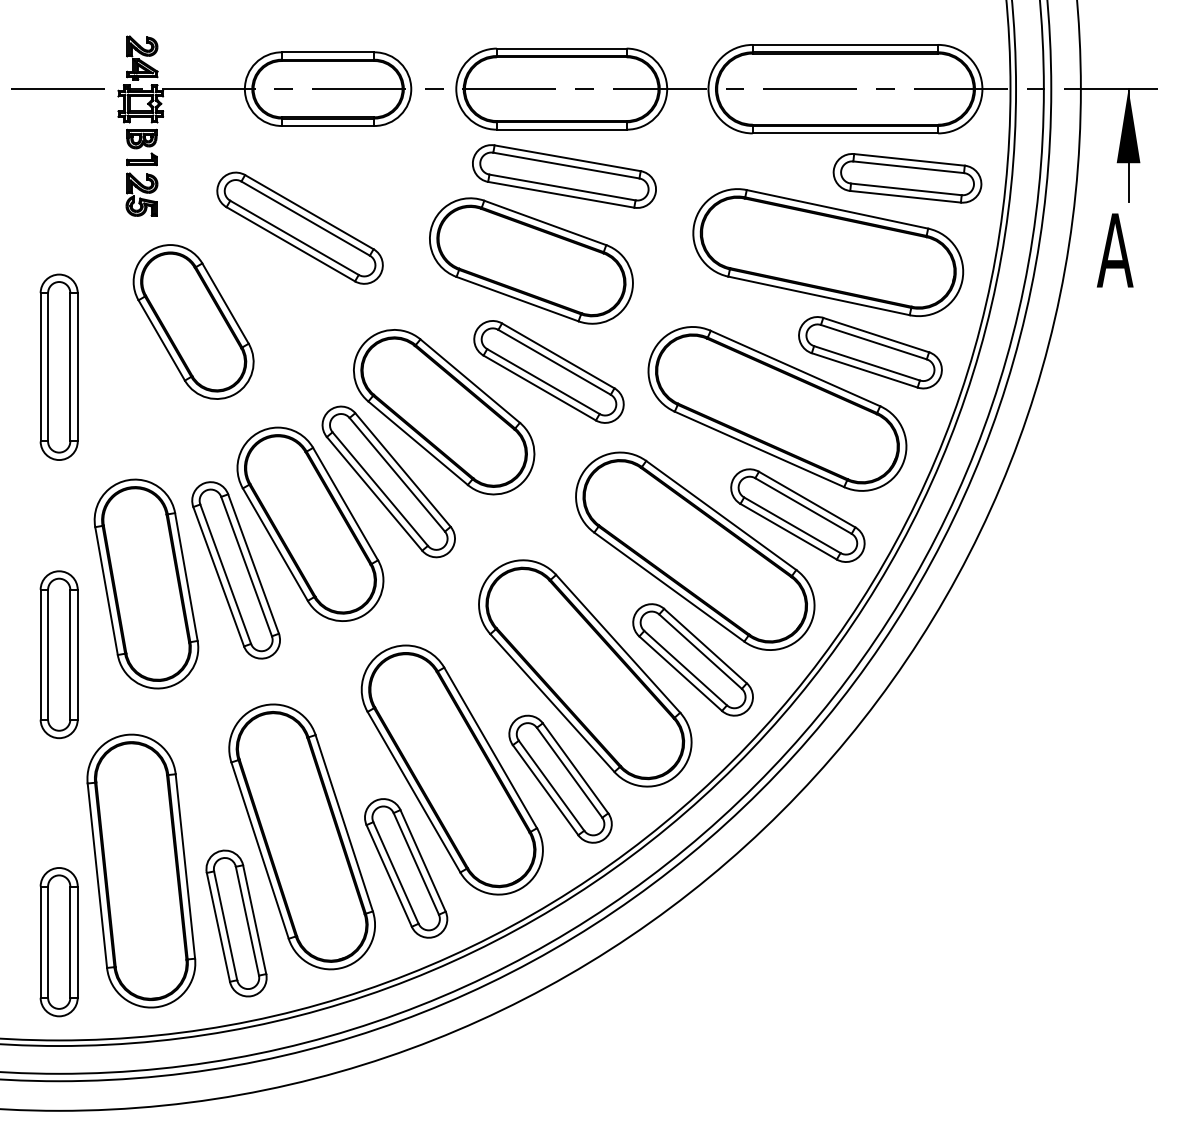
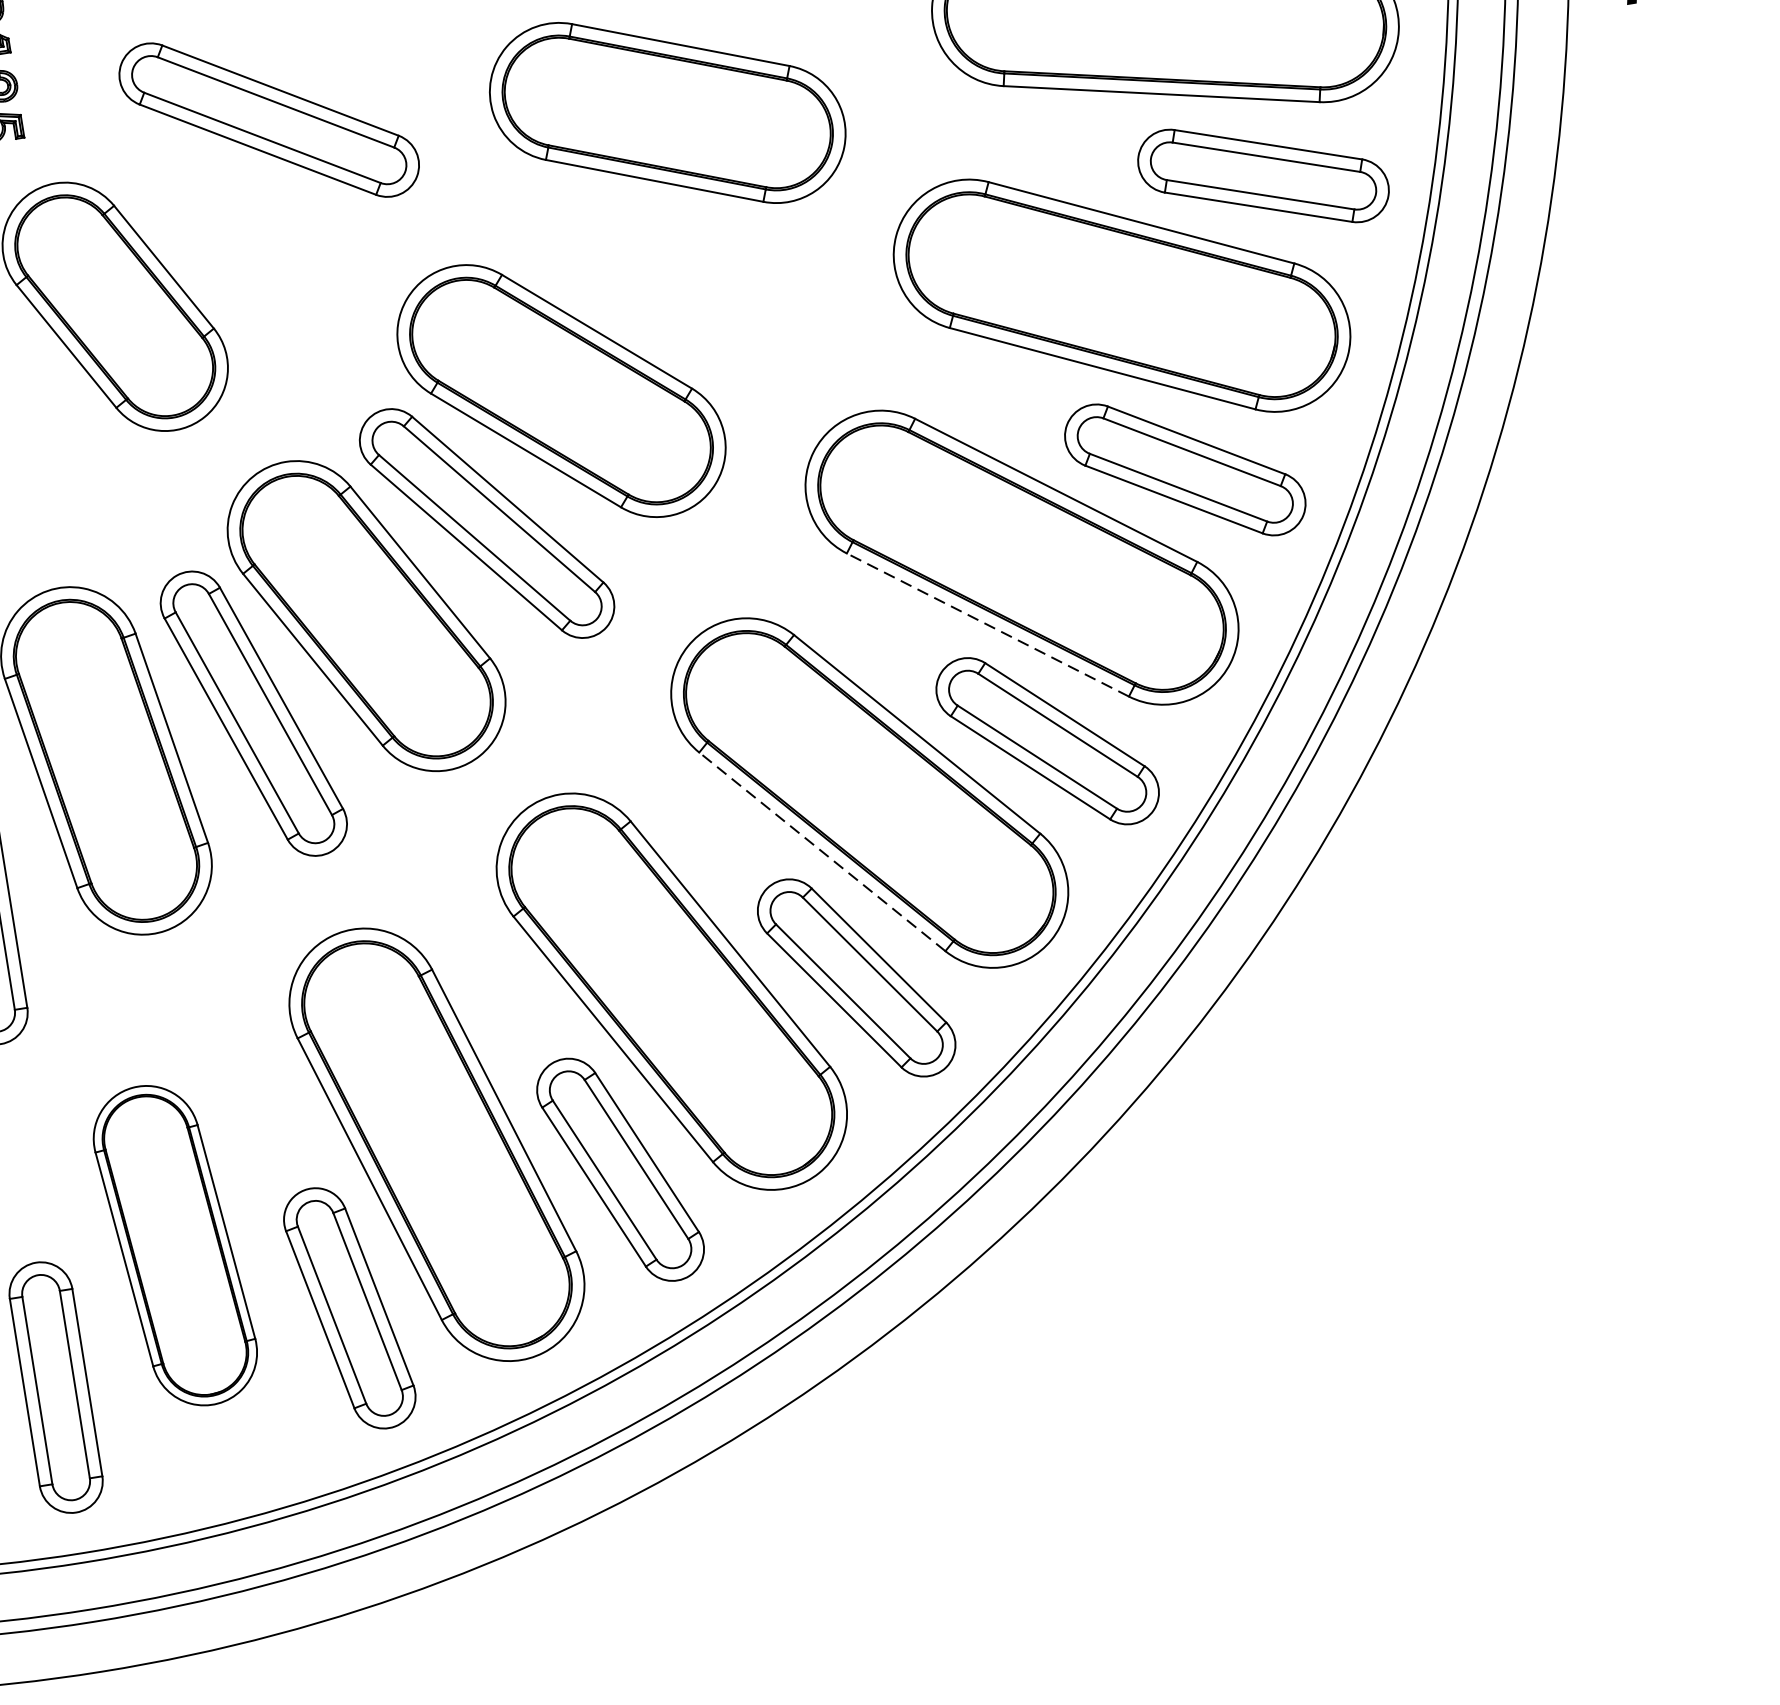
part: (548, 371) -> (726, 294), removed
line: (669, 587) -> (988, 625), solid -> dashed
line: (552, 703) -> (822, 852), solid -> dashed
part: (141, 870) -> (175, 1244), size x0.7

